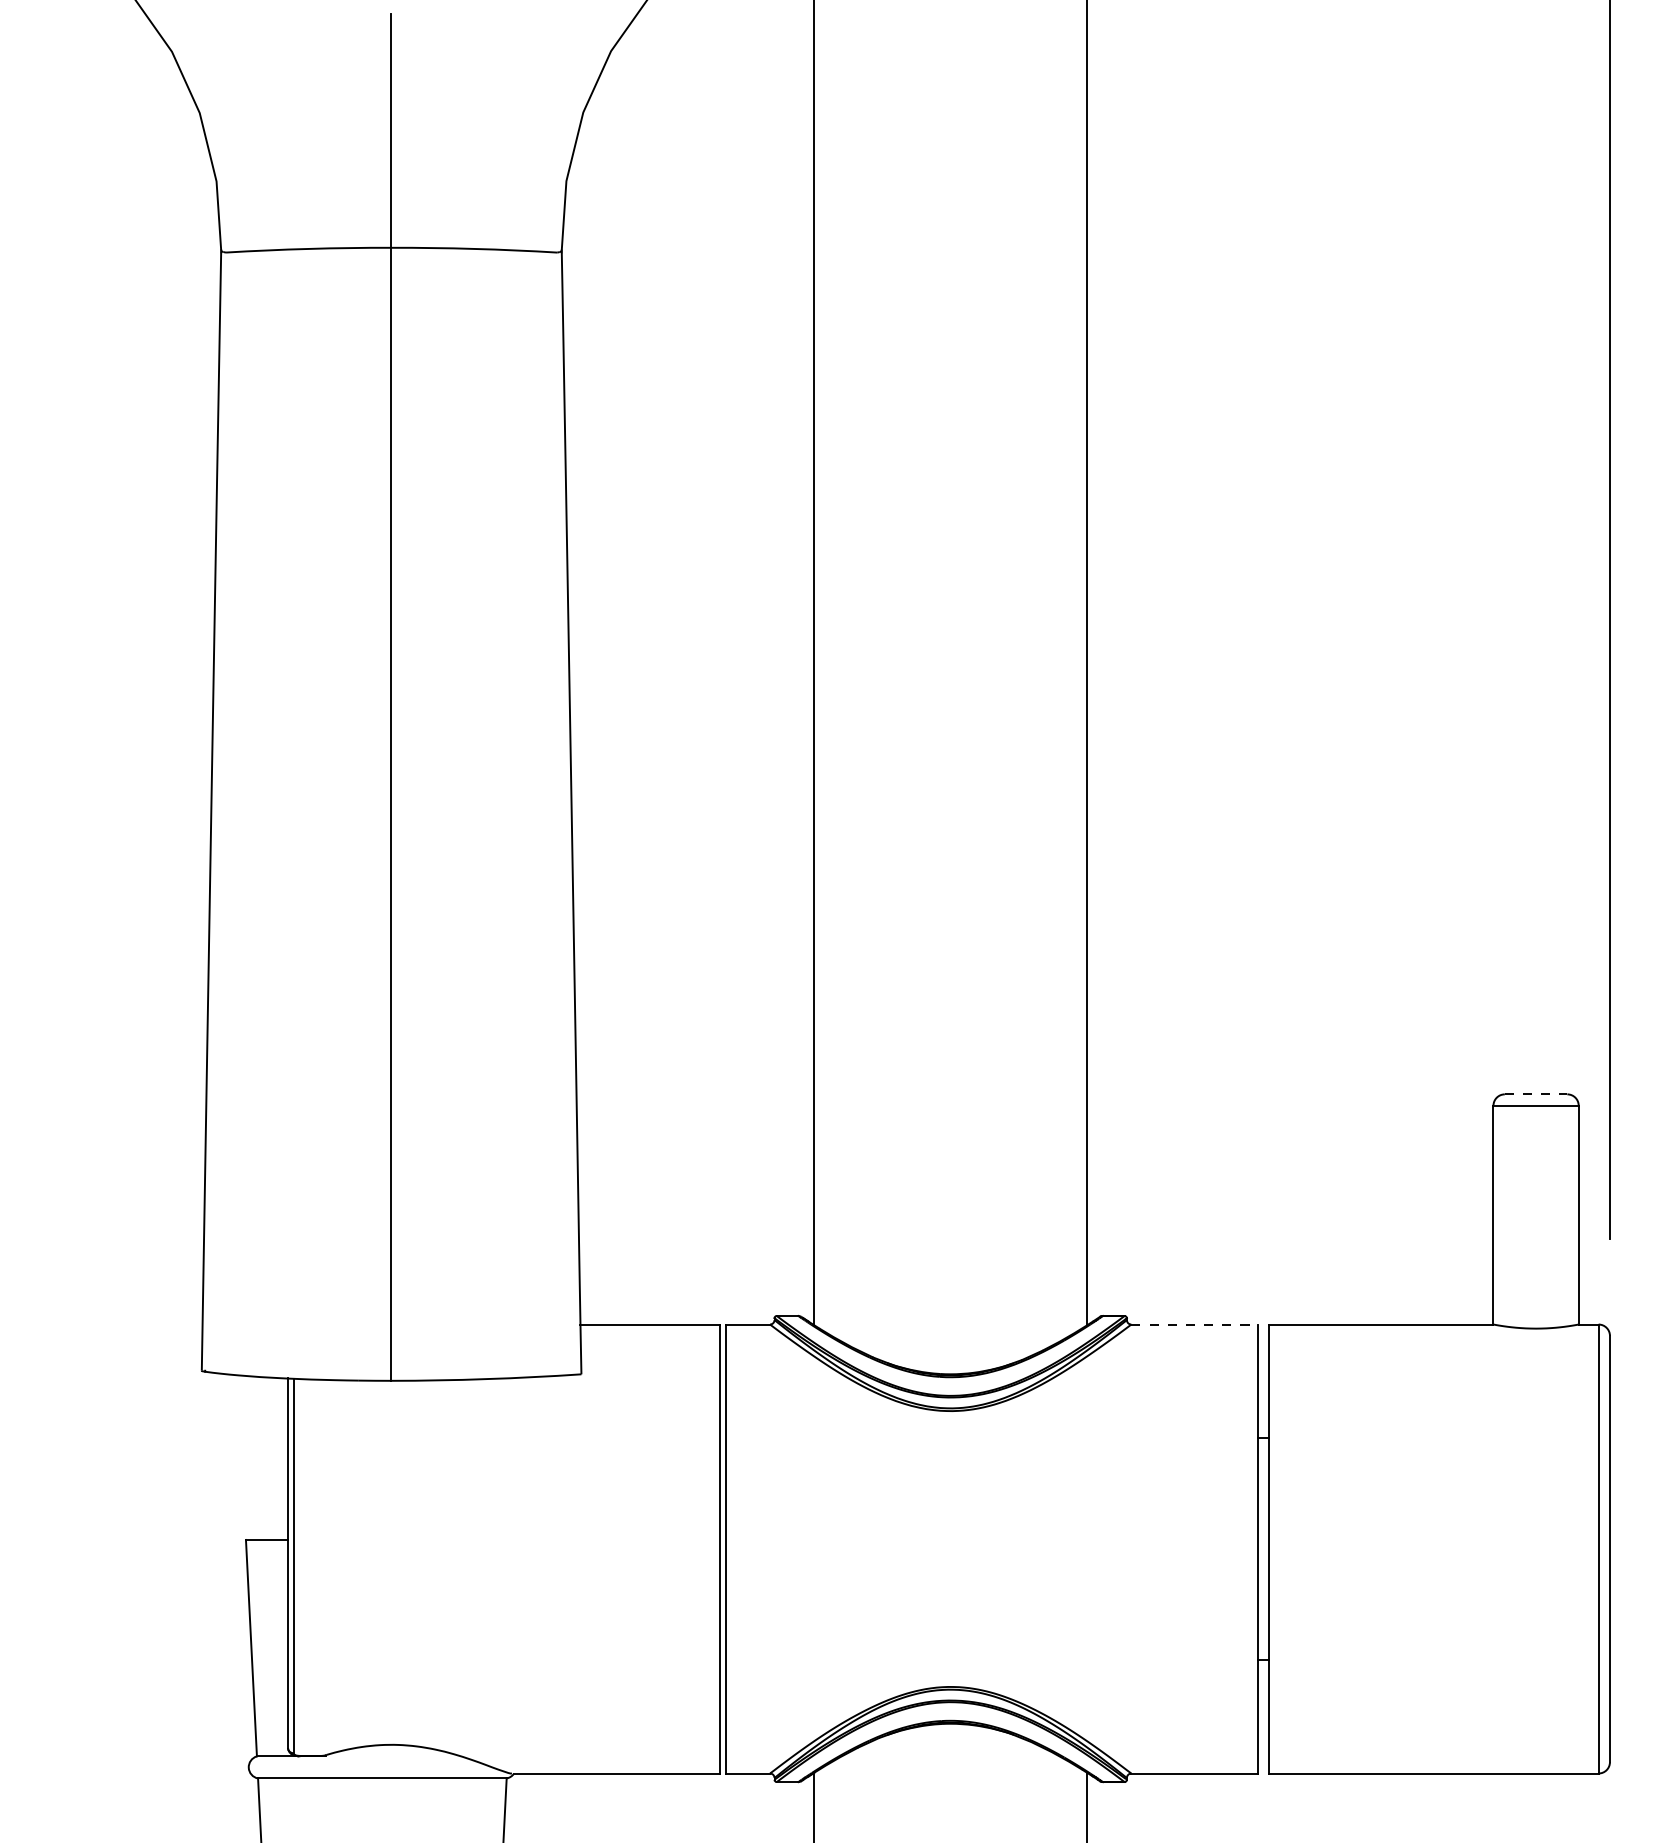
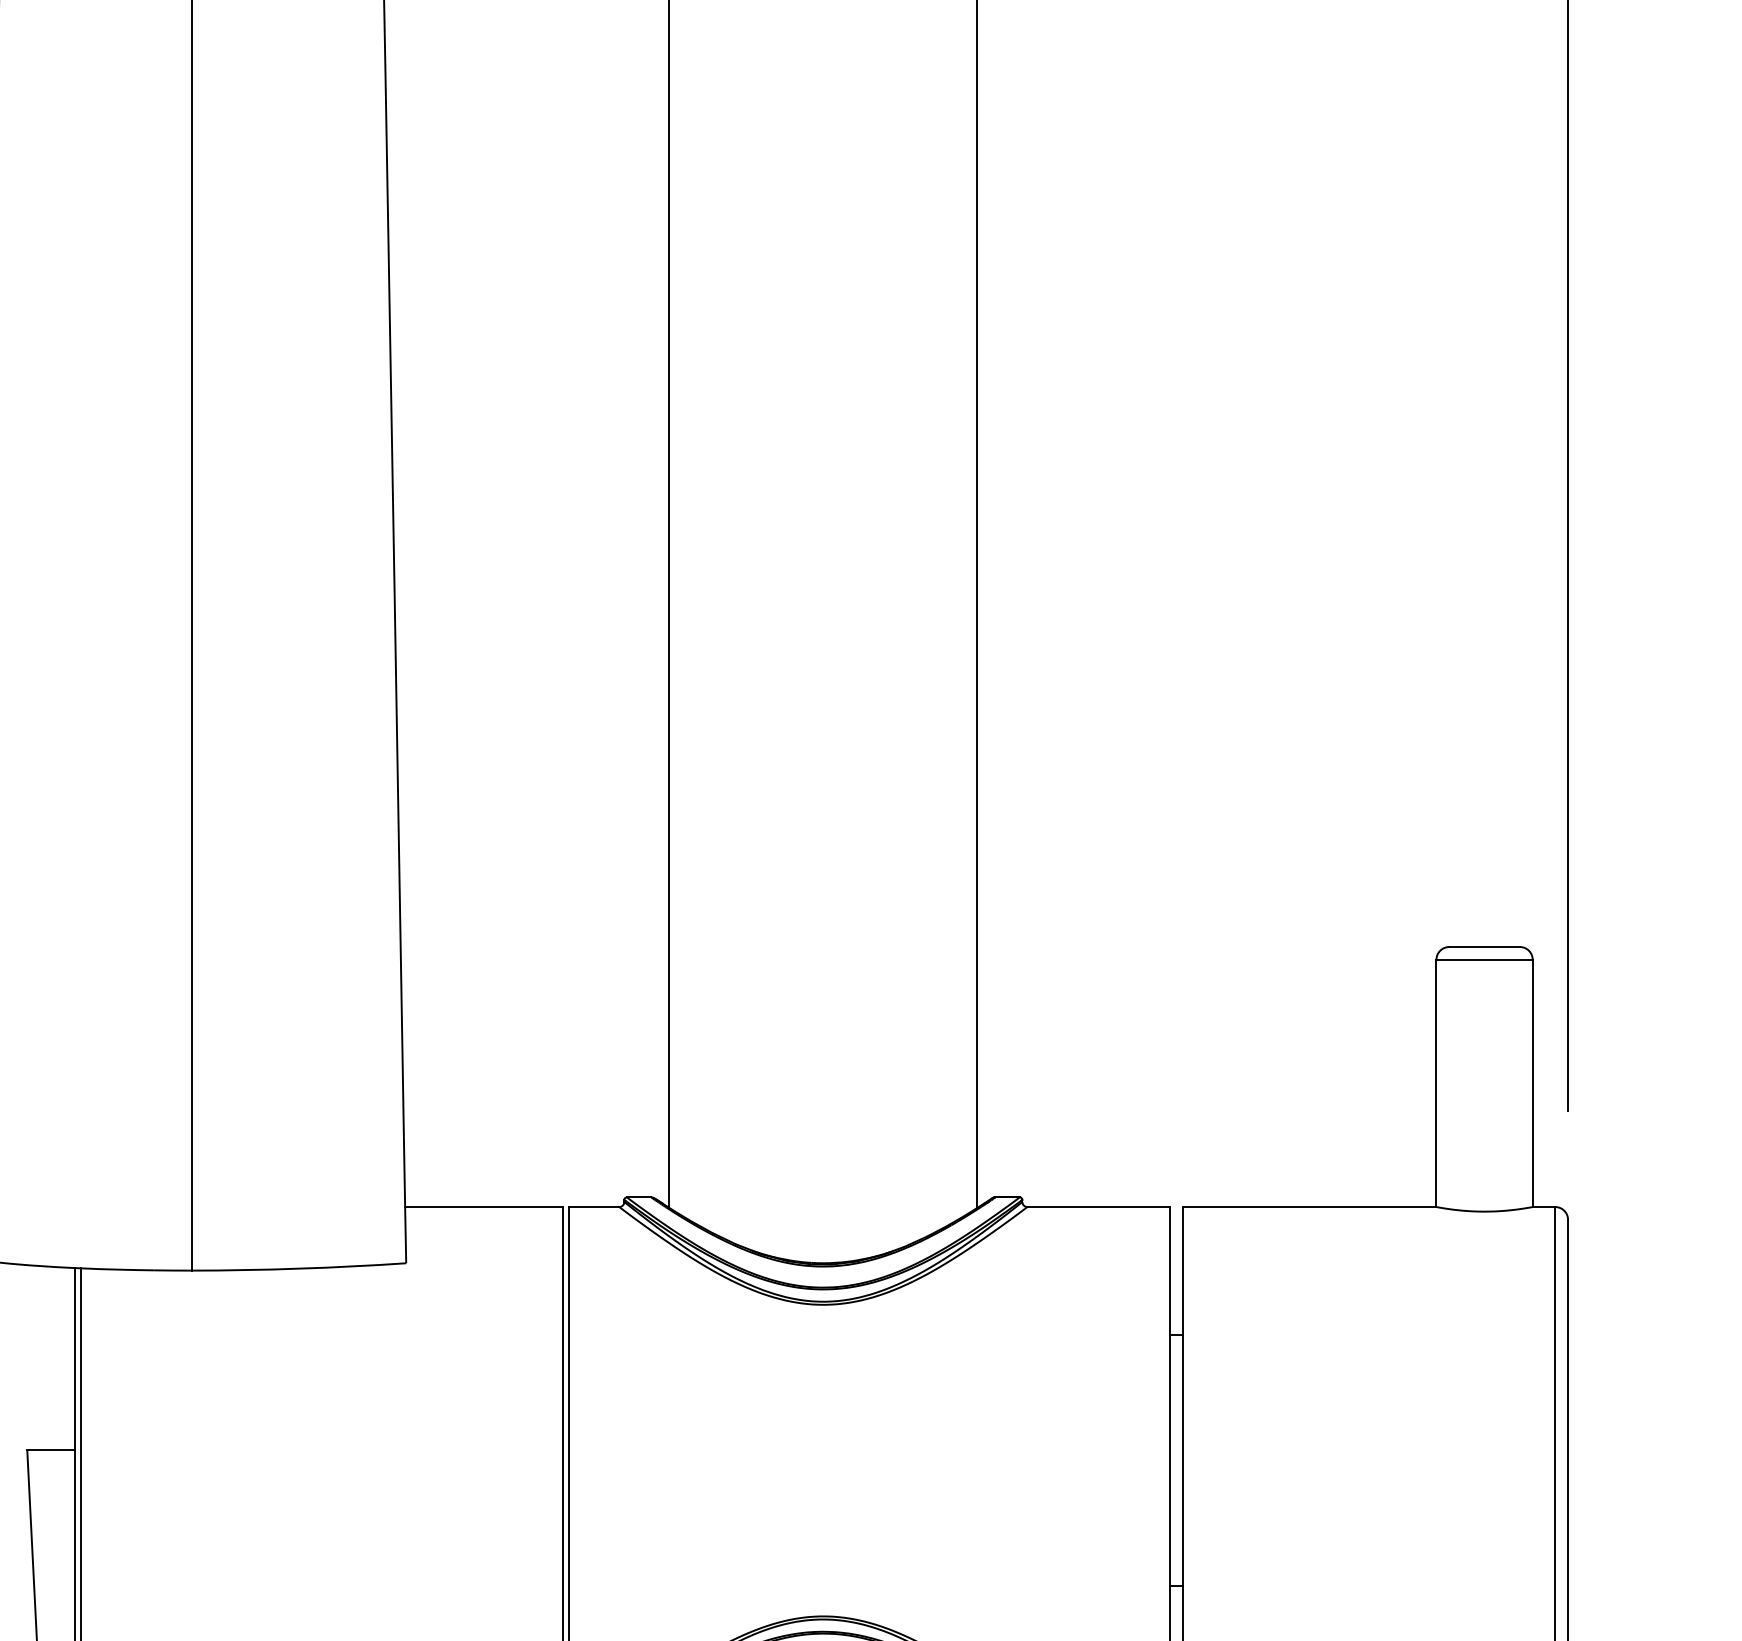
line: (1536, 1094) -> (1485, 947), dashed -> solid
line: (1194, 1324) -> (1098, 1206), dashed -> solid

